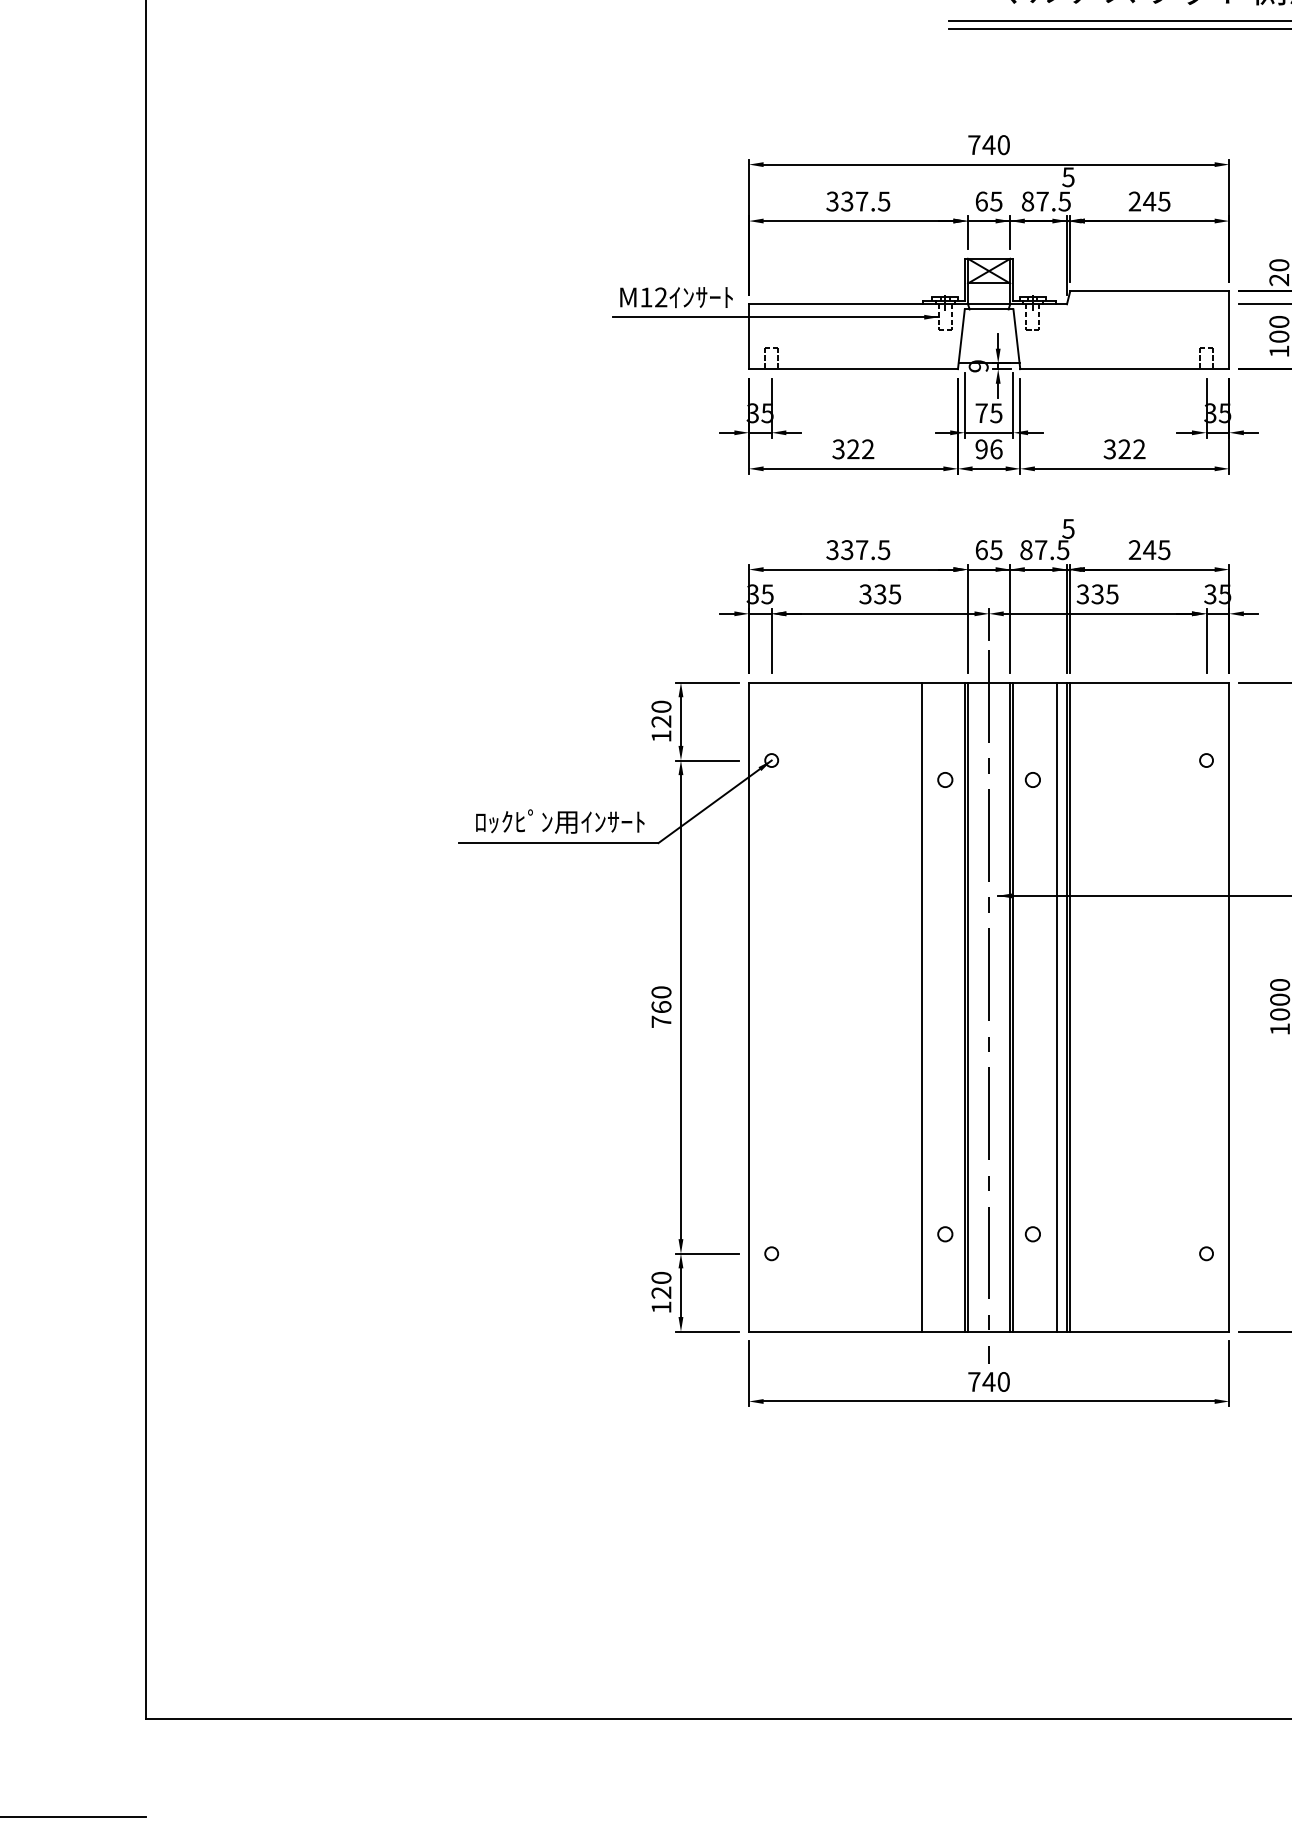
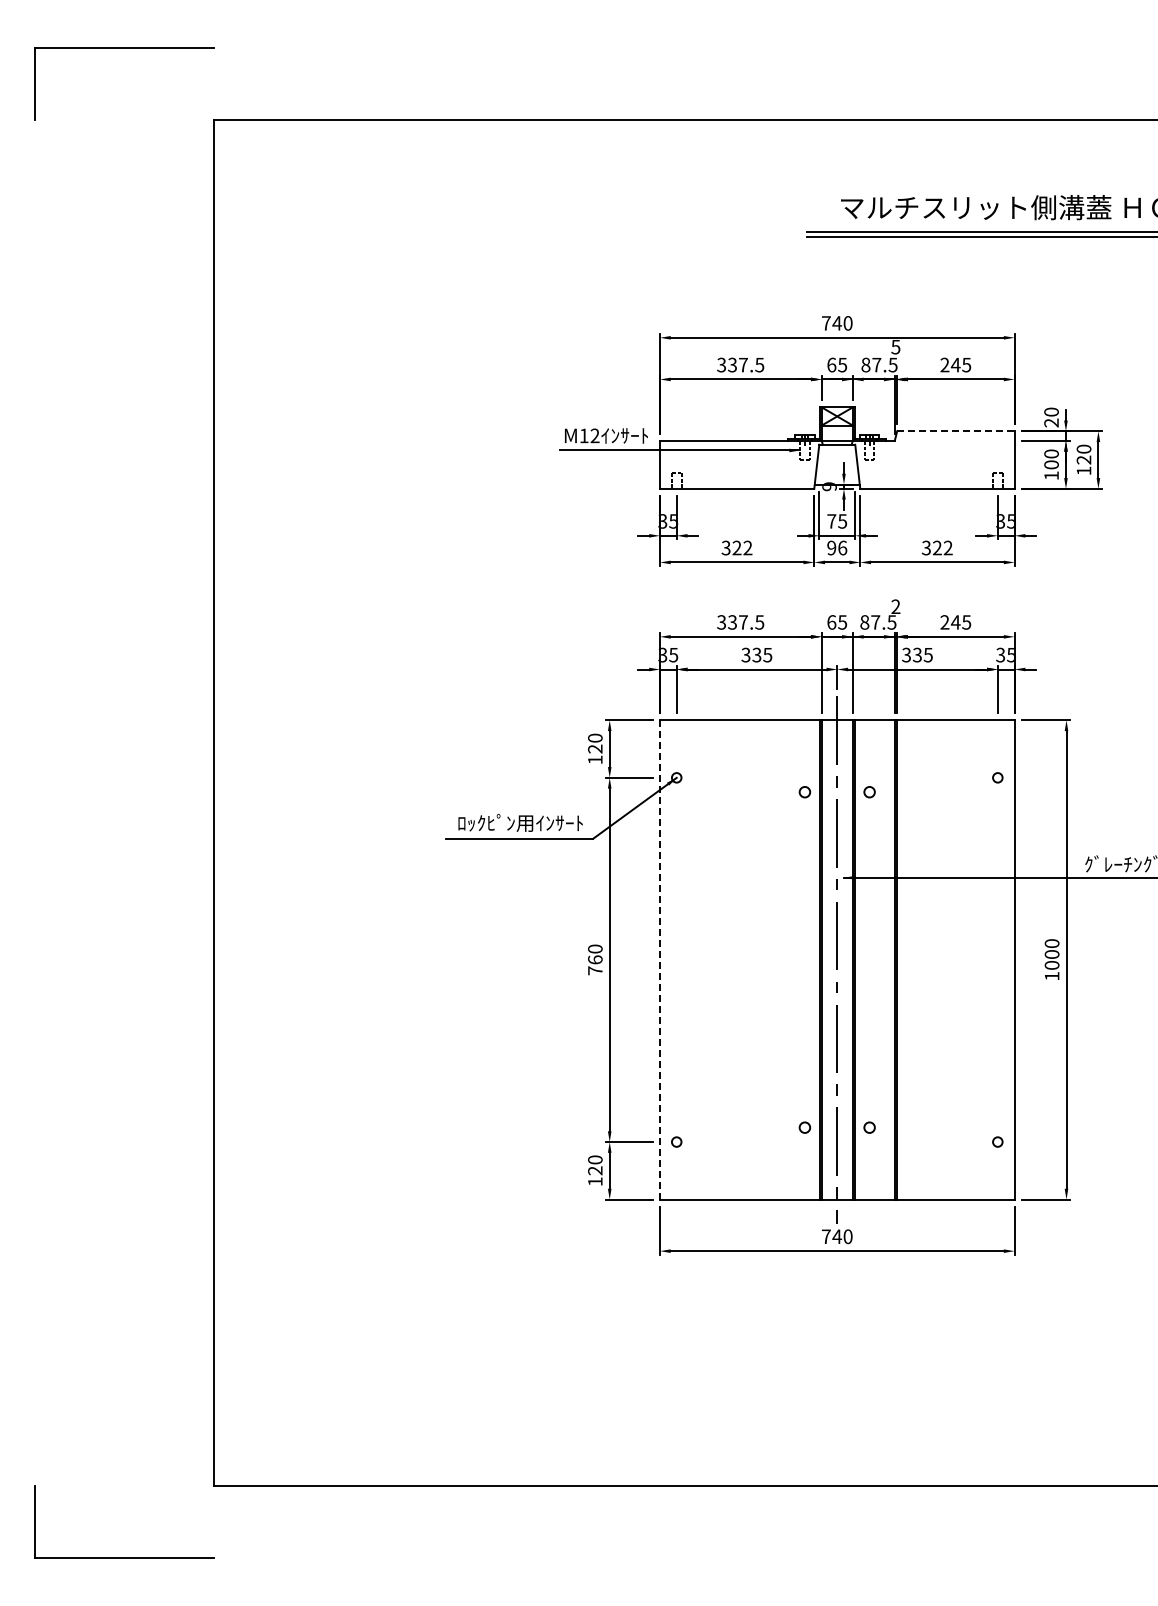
line: (1149, 291) -> (955, 431), solid -> dashed
text: (1067, 528) -> (895, 606), 5 -> 2
line: (748, 1006) -> (659, 959), solid -> dashed
line: (921, 1006) -> (787, 959), removed
line: (1057, 1006) -> (887, 959), removed

